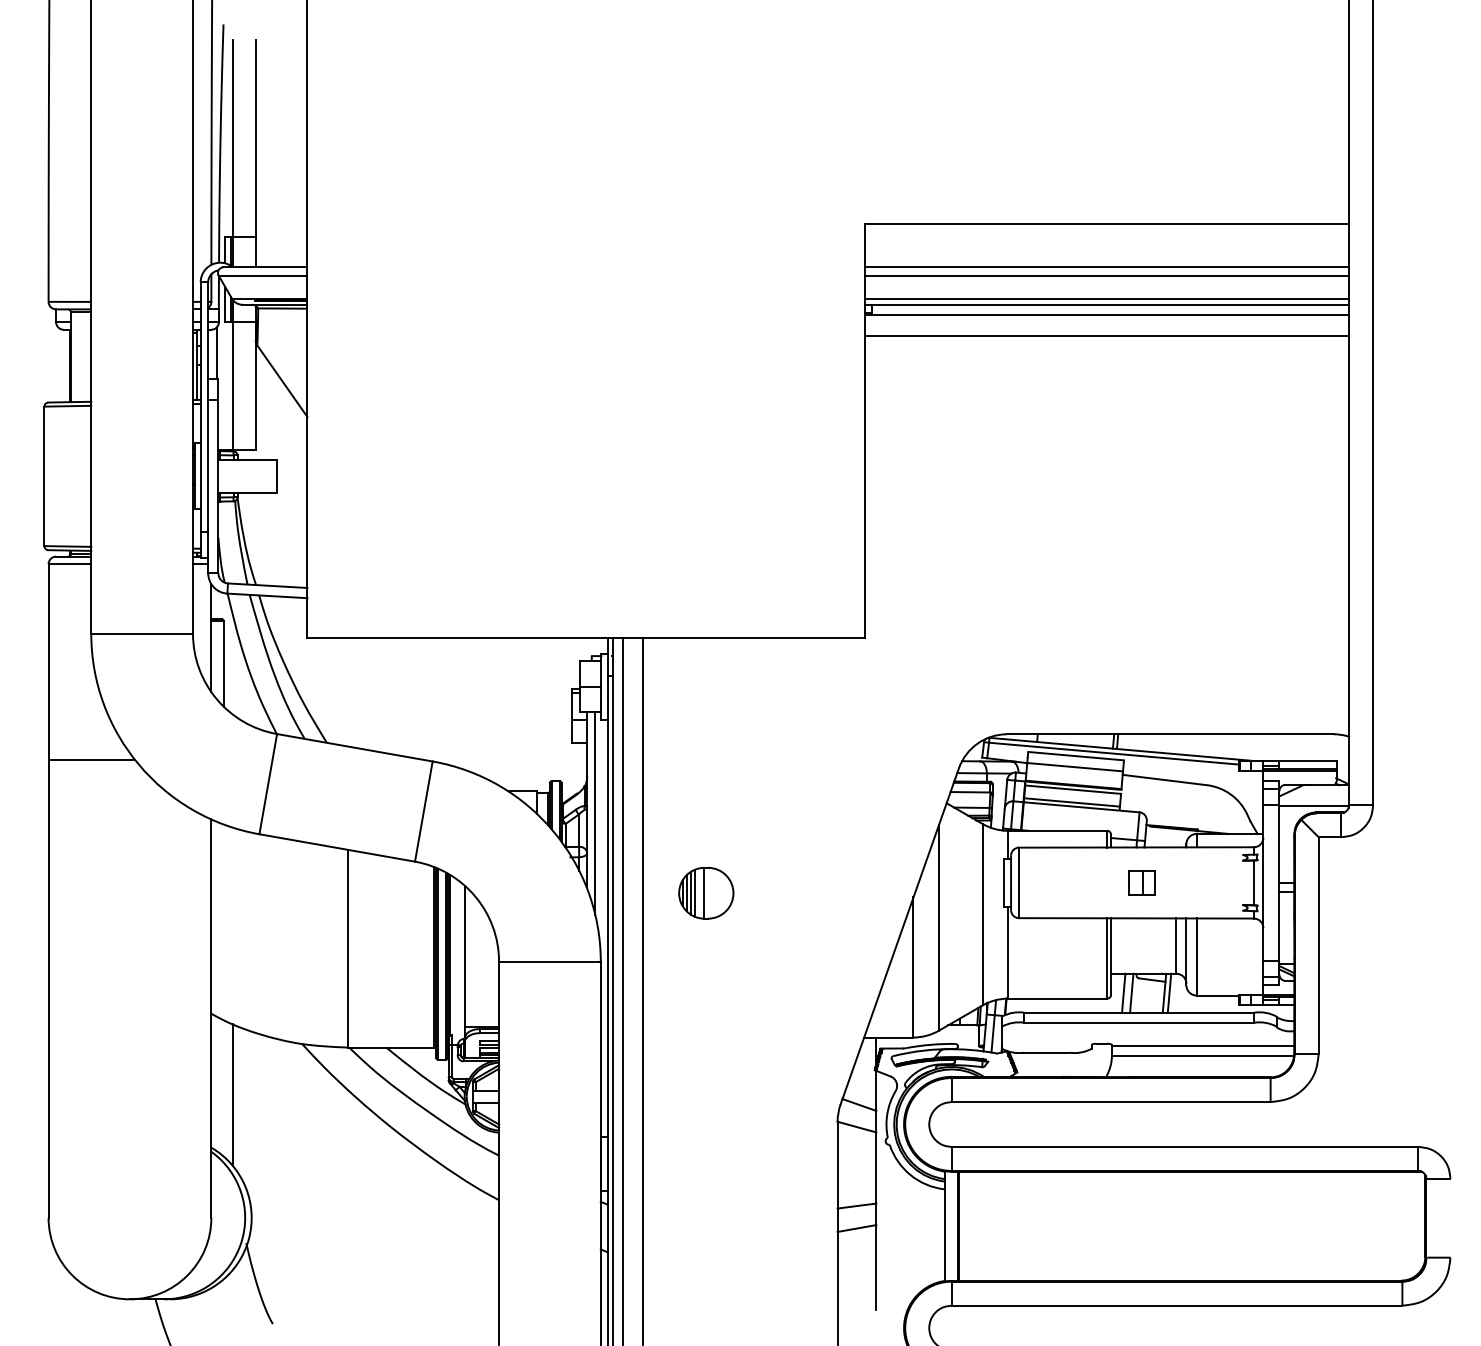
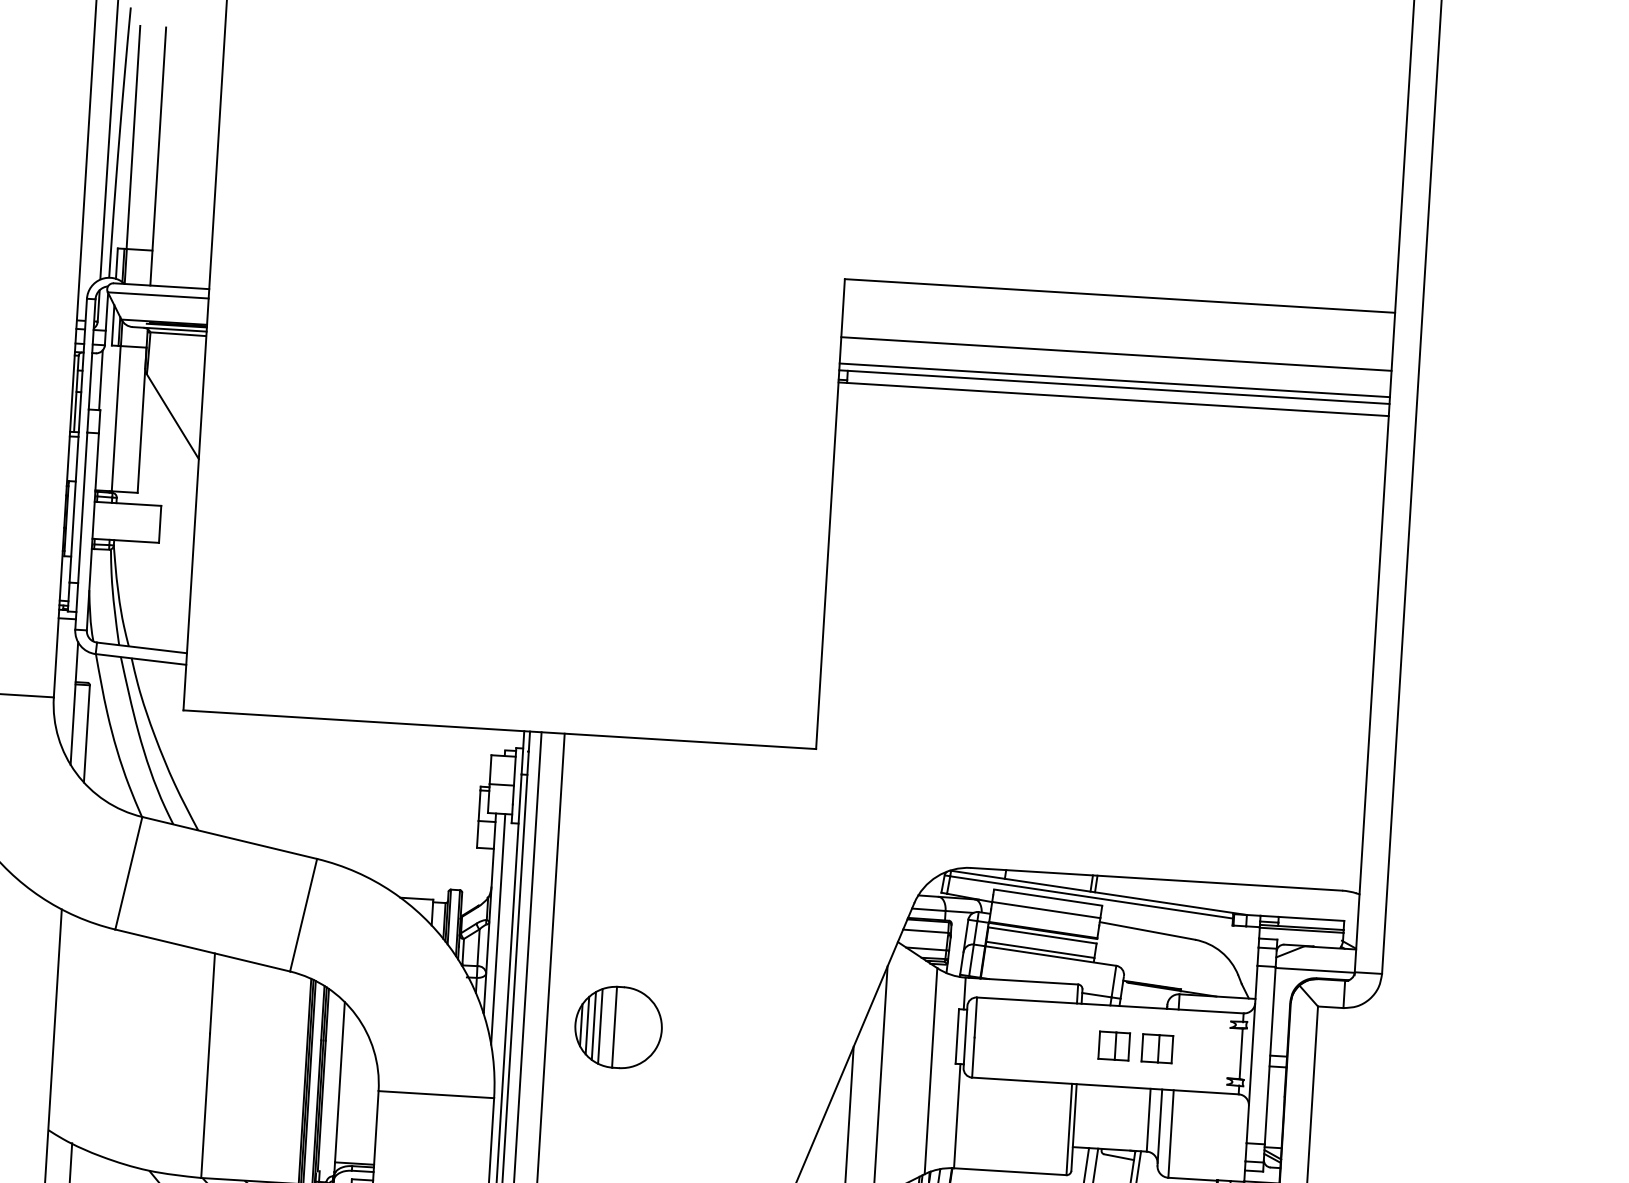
line: (1106, 267) -> (1116, 344), removed
line: (1106, 335) -> (1111, 422), removed
part: (1179, 882) -> (1156, 1048), added
part: (706, 893) -> (618, 1027), size x1.4

